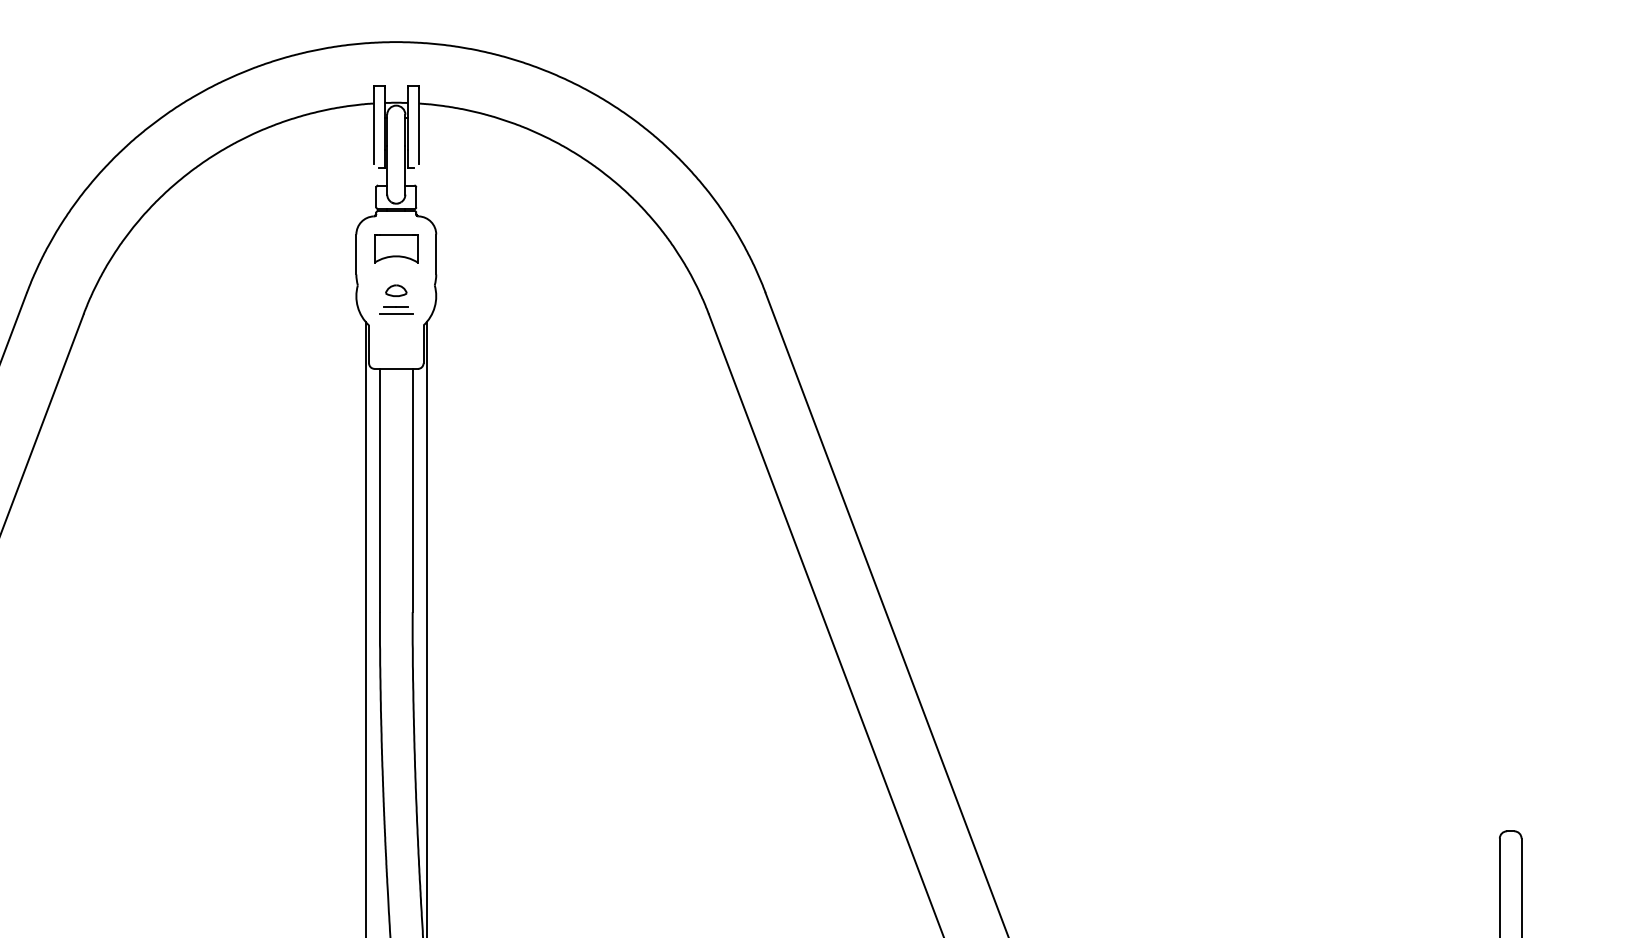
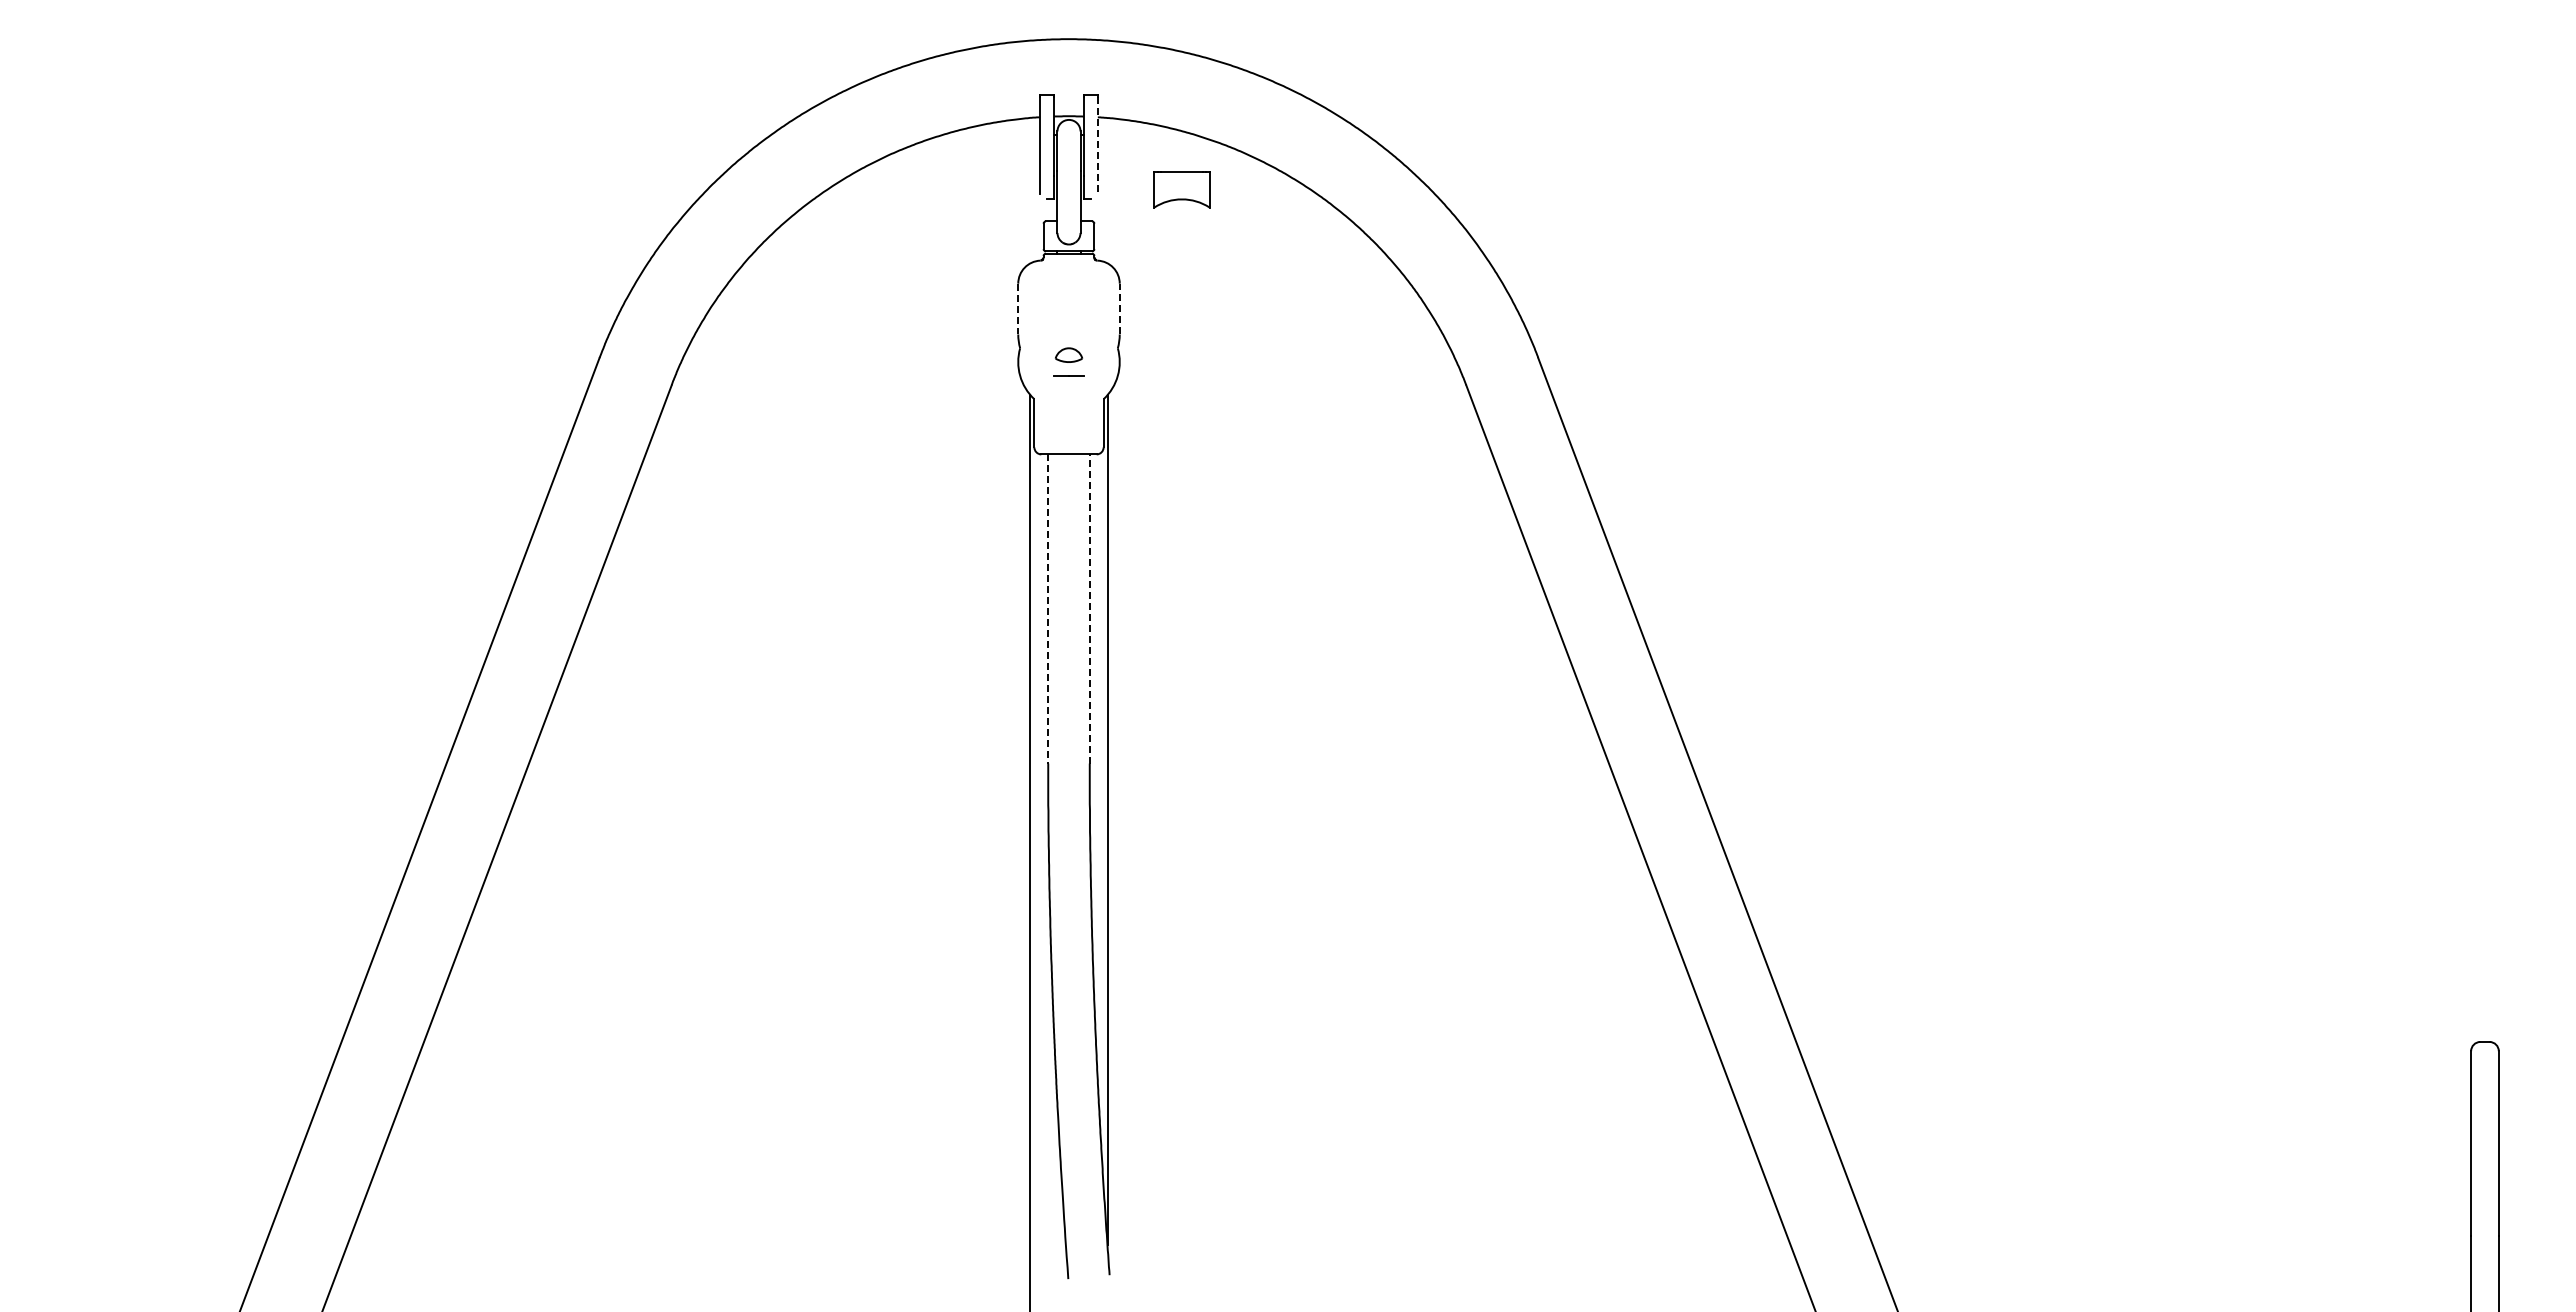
line: (418, 126) -> (1097, 146), solid -> dashed
part: (395, 248) -> (1181, 189), moved
line: (356, 254) -> (1018, 309), solid -> dashed
line: (436, 254) -> (1119, 308), solid -> dashed
line: (395, 314) -> (1068, 385), removed
line: (380, 490) -> (1048, 608), solid -> dashed
line: (412, 490) -> (1089, 608), solid -> dashed

